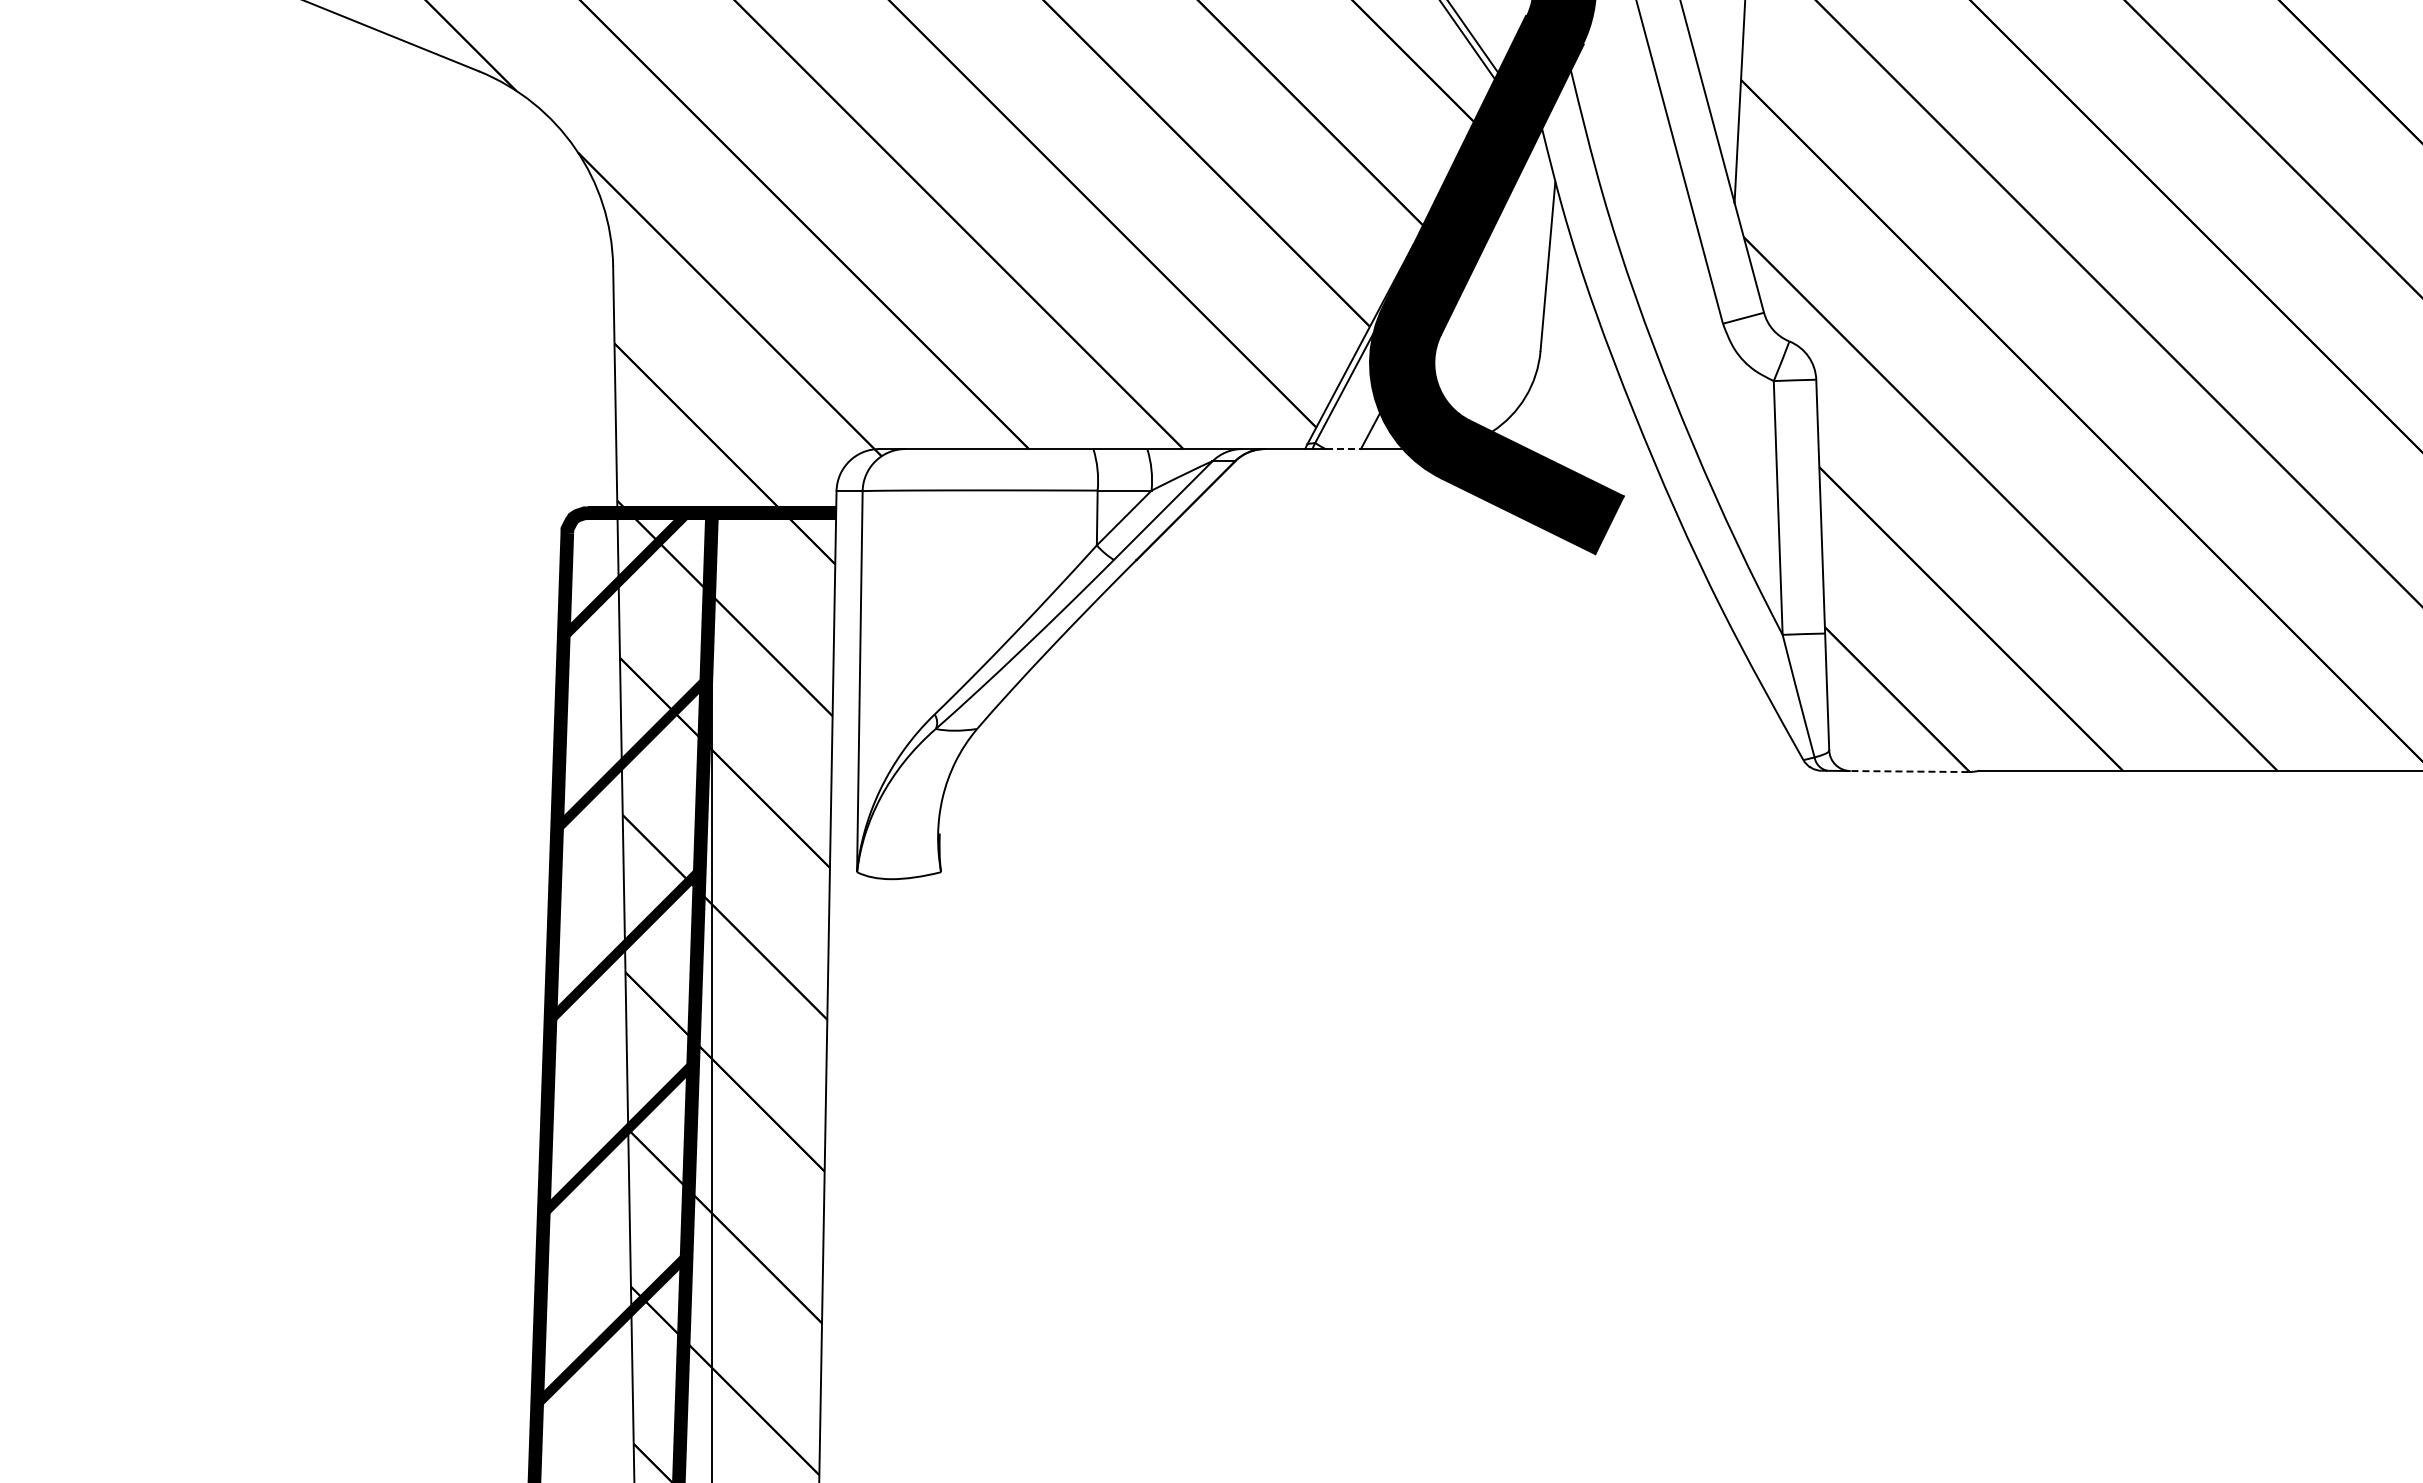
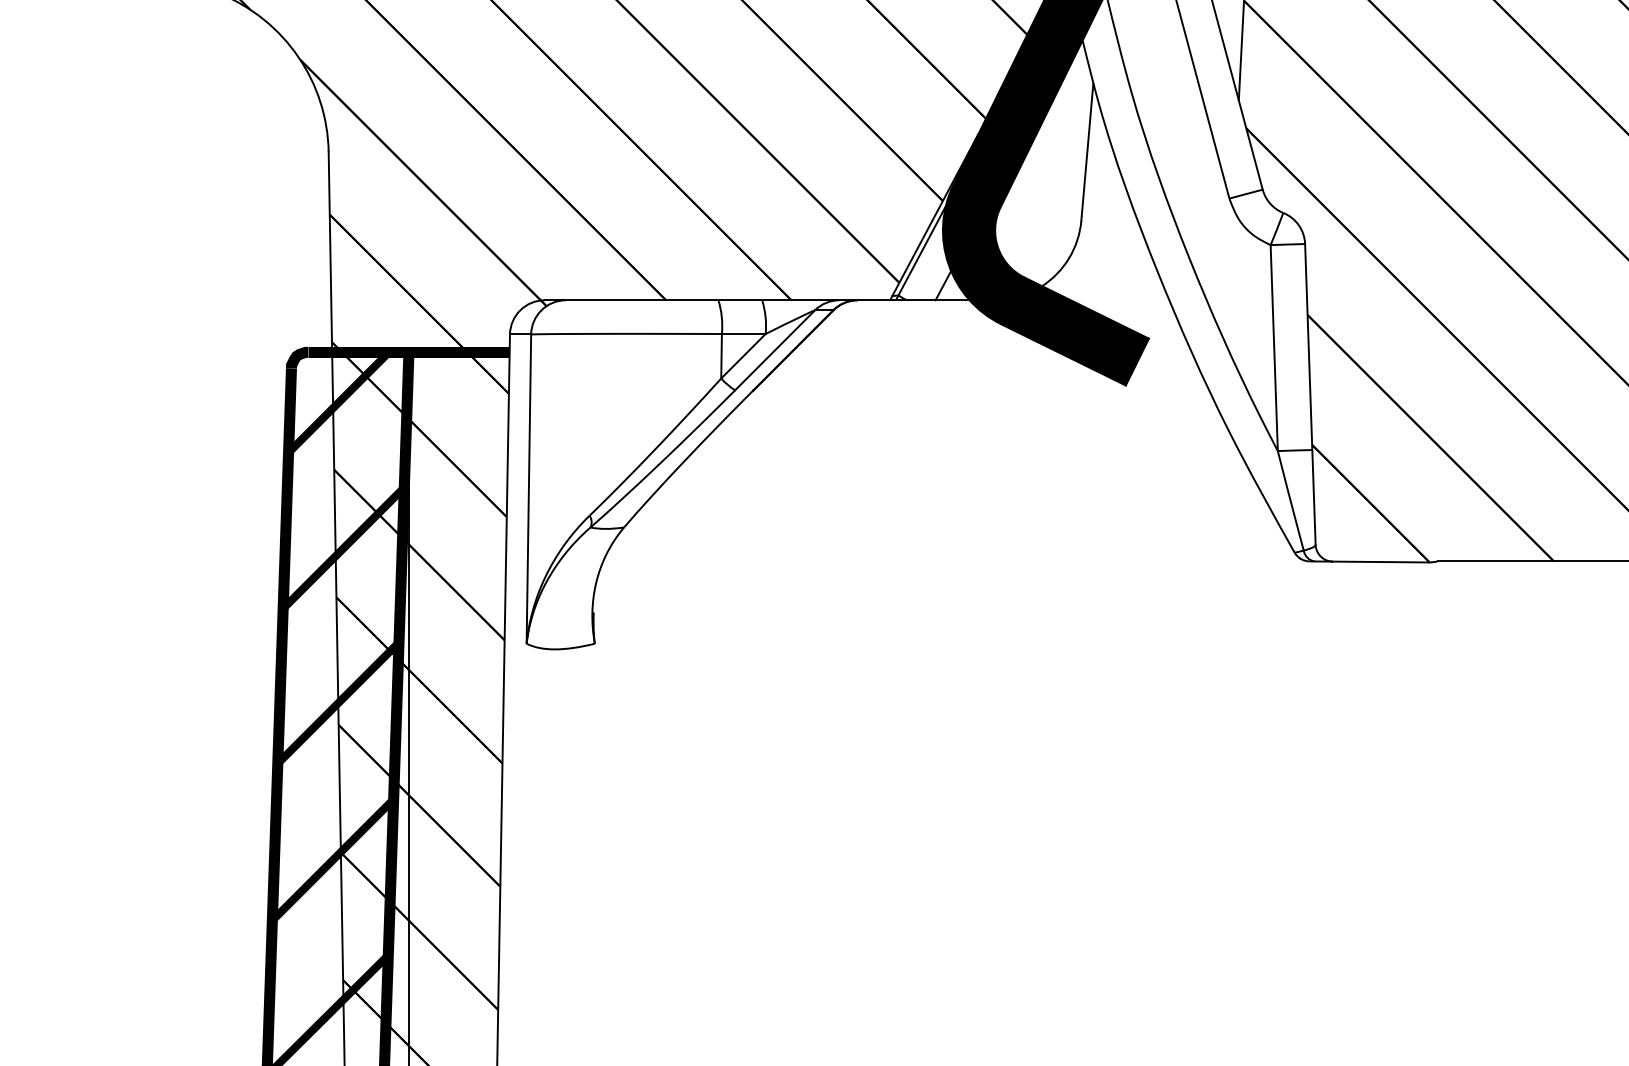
line: (1343, 449) -> (921, 300), dashed -> solid
line: (1909, 771) -> (1380, 561), dashed -> solid

